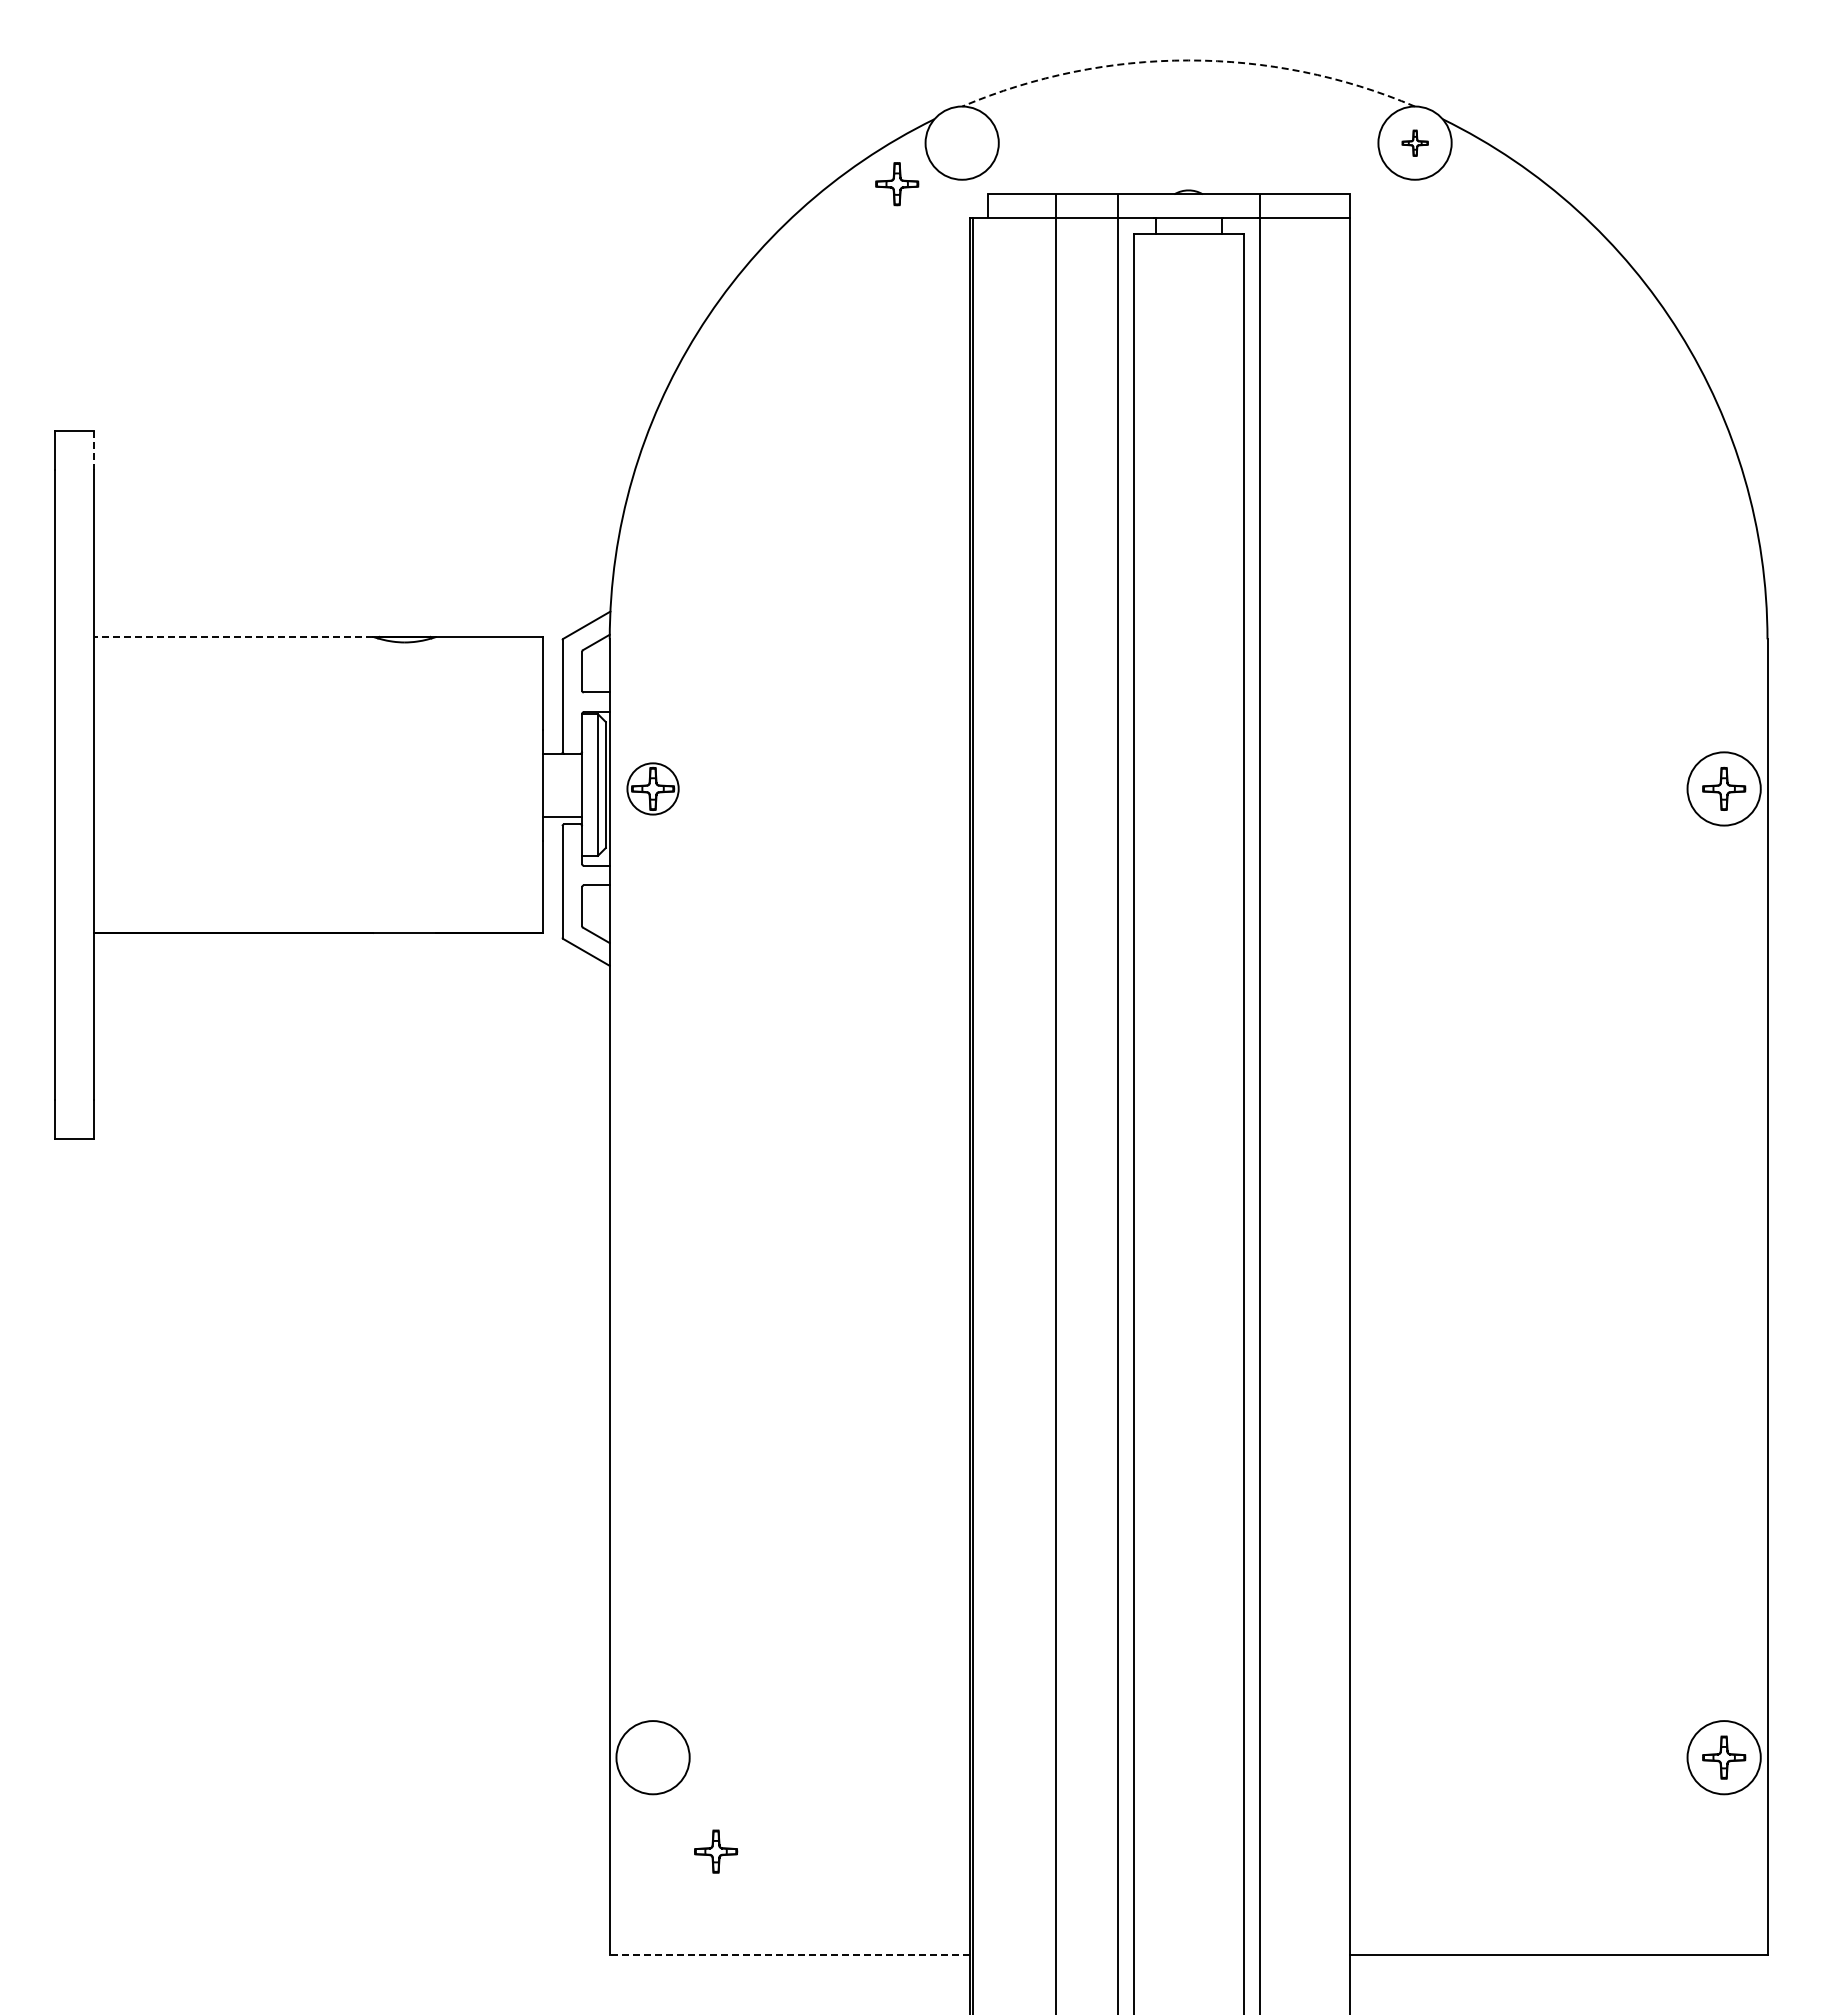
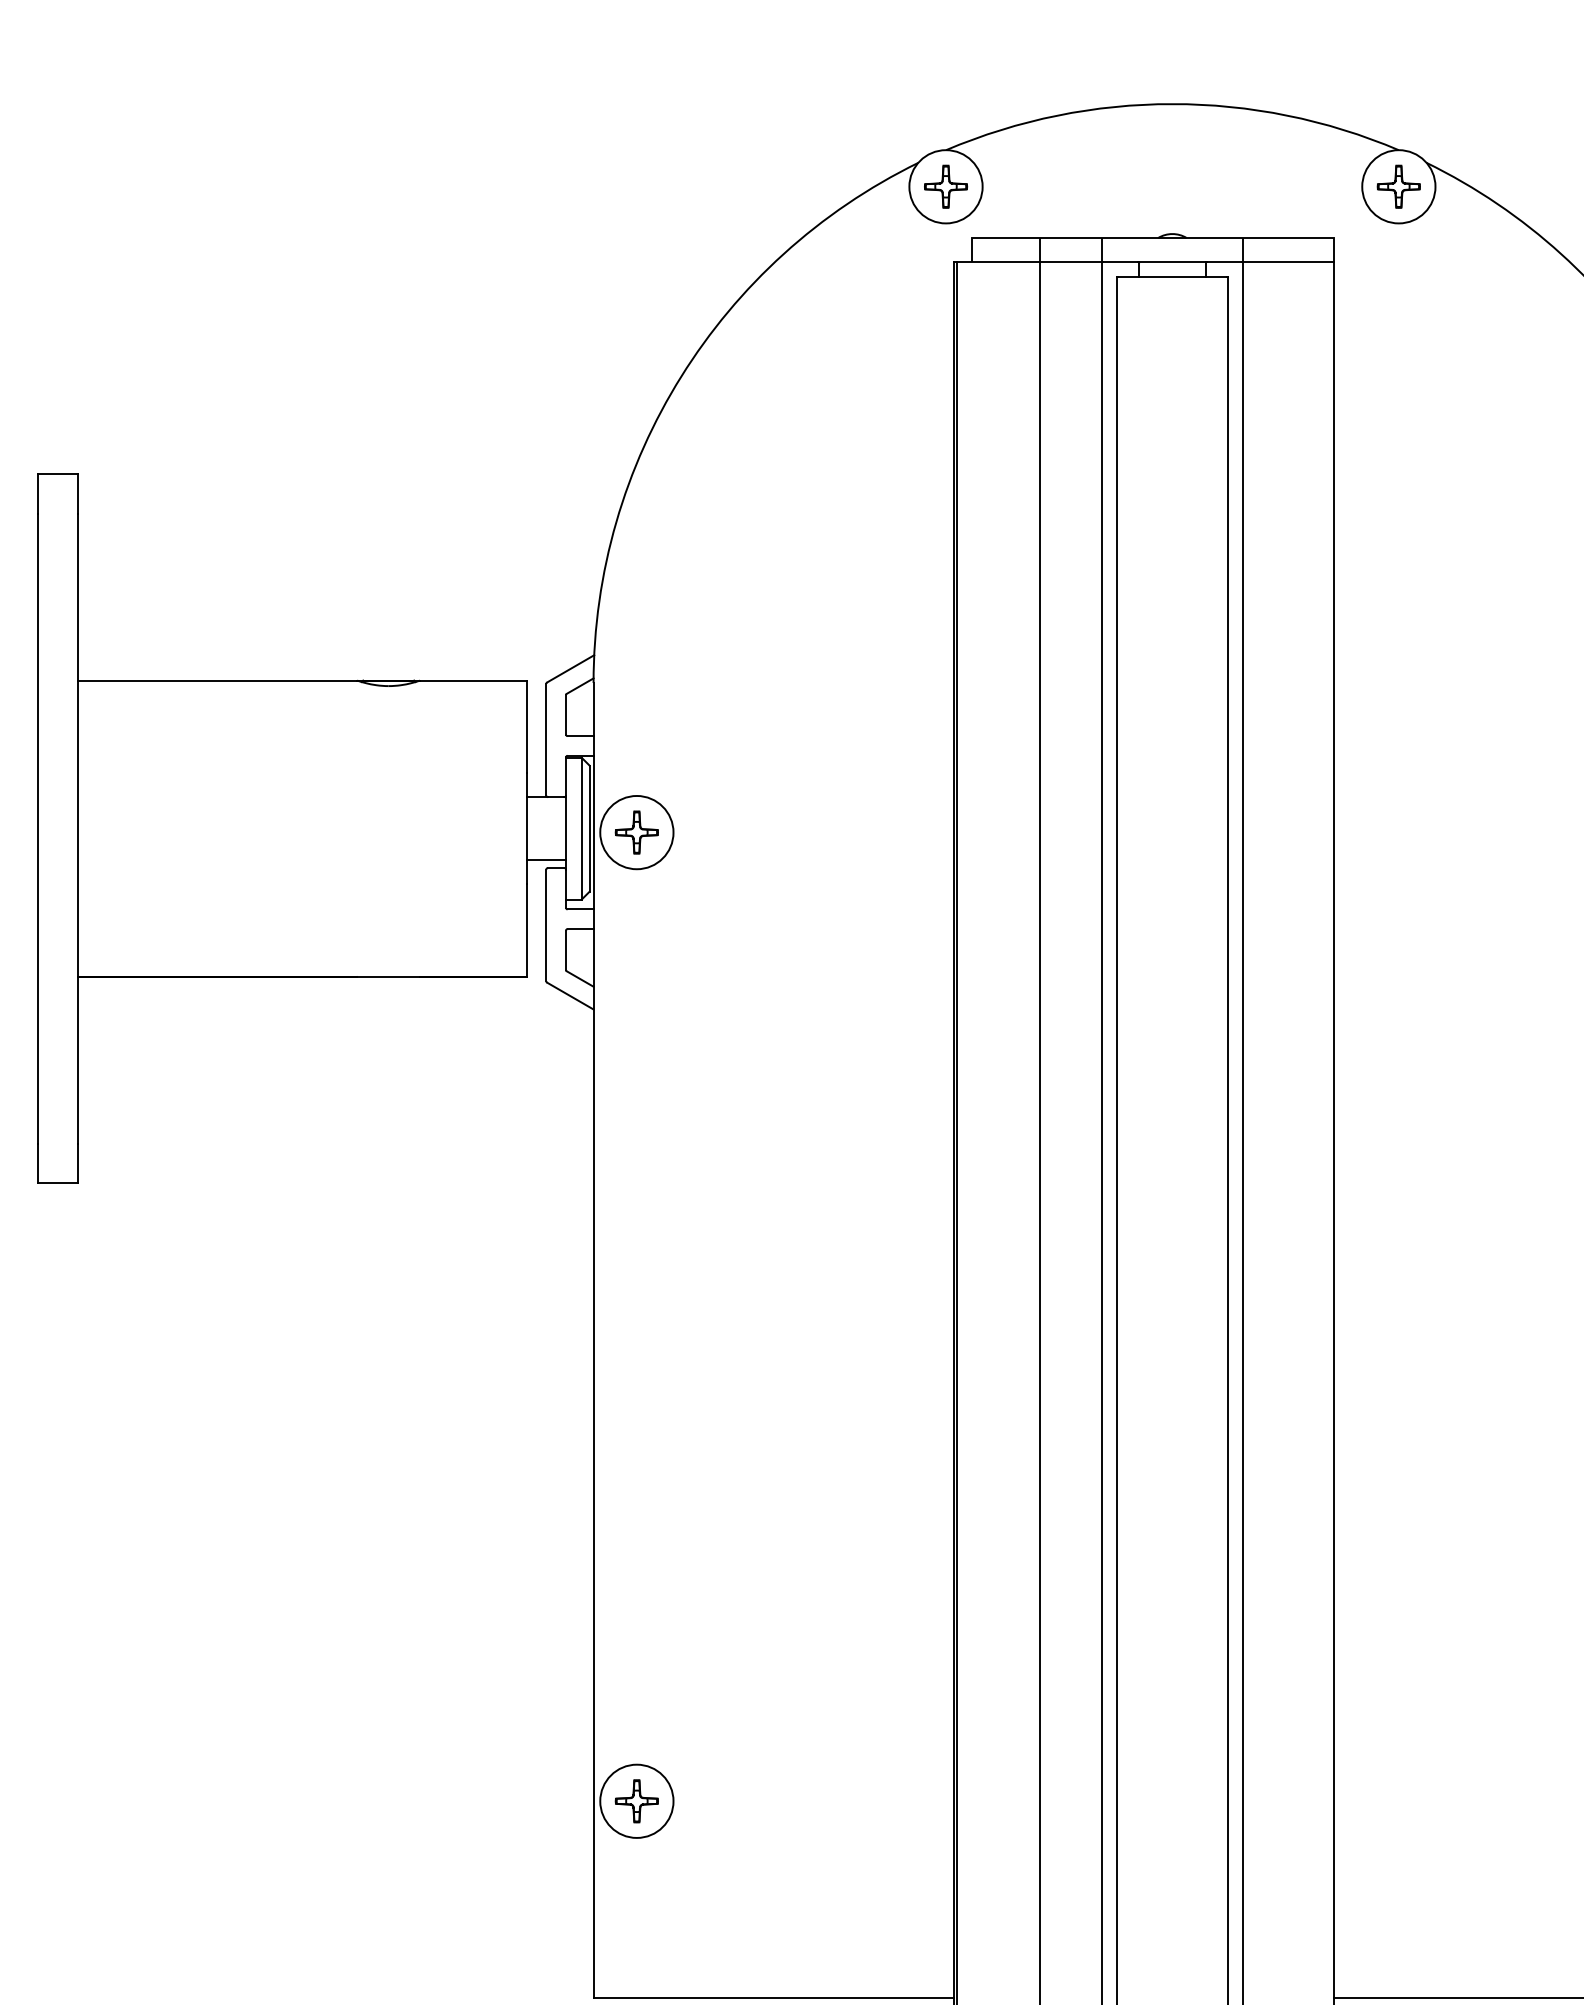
arc: (1188, 60) -> (1172, 104), dashed -> solid
part: (1415, 143) -> (1399, 187), size x1.67
part: (897, 184) -> (946, 187), moved
line: (93, 450) -> (77, 494), dashed -> solid
line: (233, 636) -> (217, 680), dashed -> solid
circle: (652, 788) -> (636, 832), size x1.43
part: (716, 1851) -> (637, 1801), moved
line: (789, 1954) -> (773, 1998), dashed -> solid

